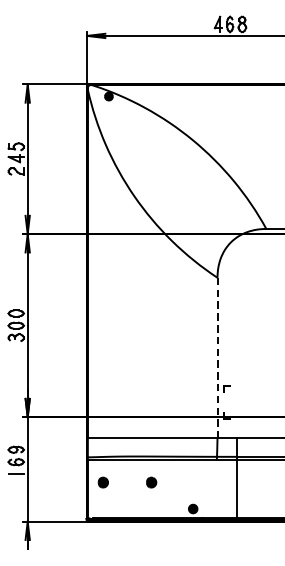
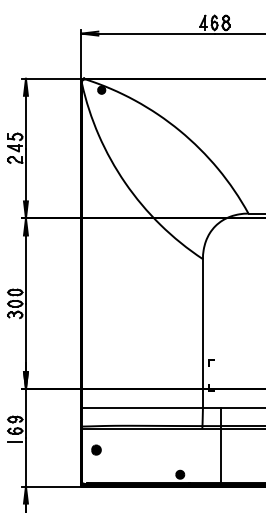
line: (217, 357) -> (202, 333), dashed -> solid
part: (151, 481) -> (141, 449), removed

